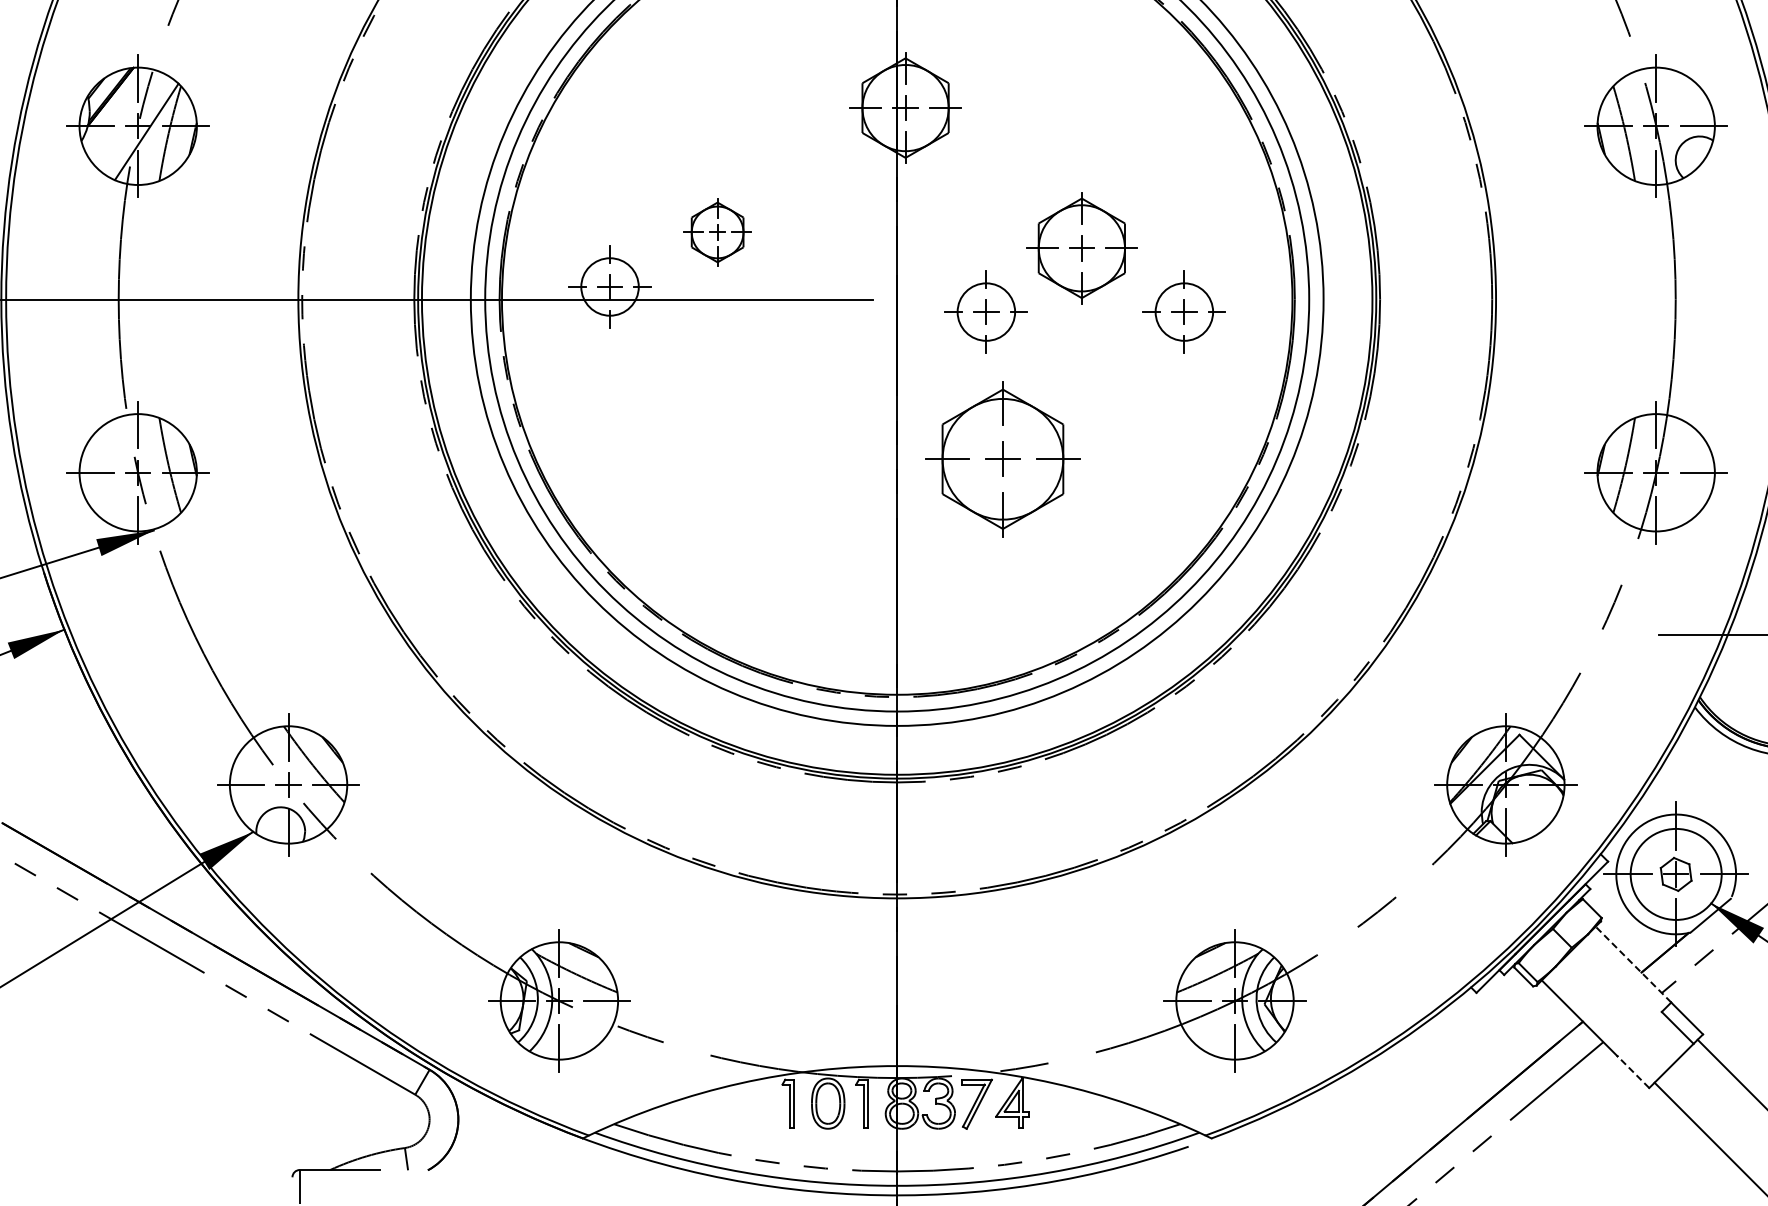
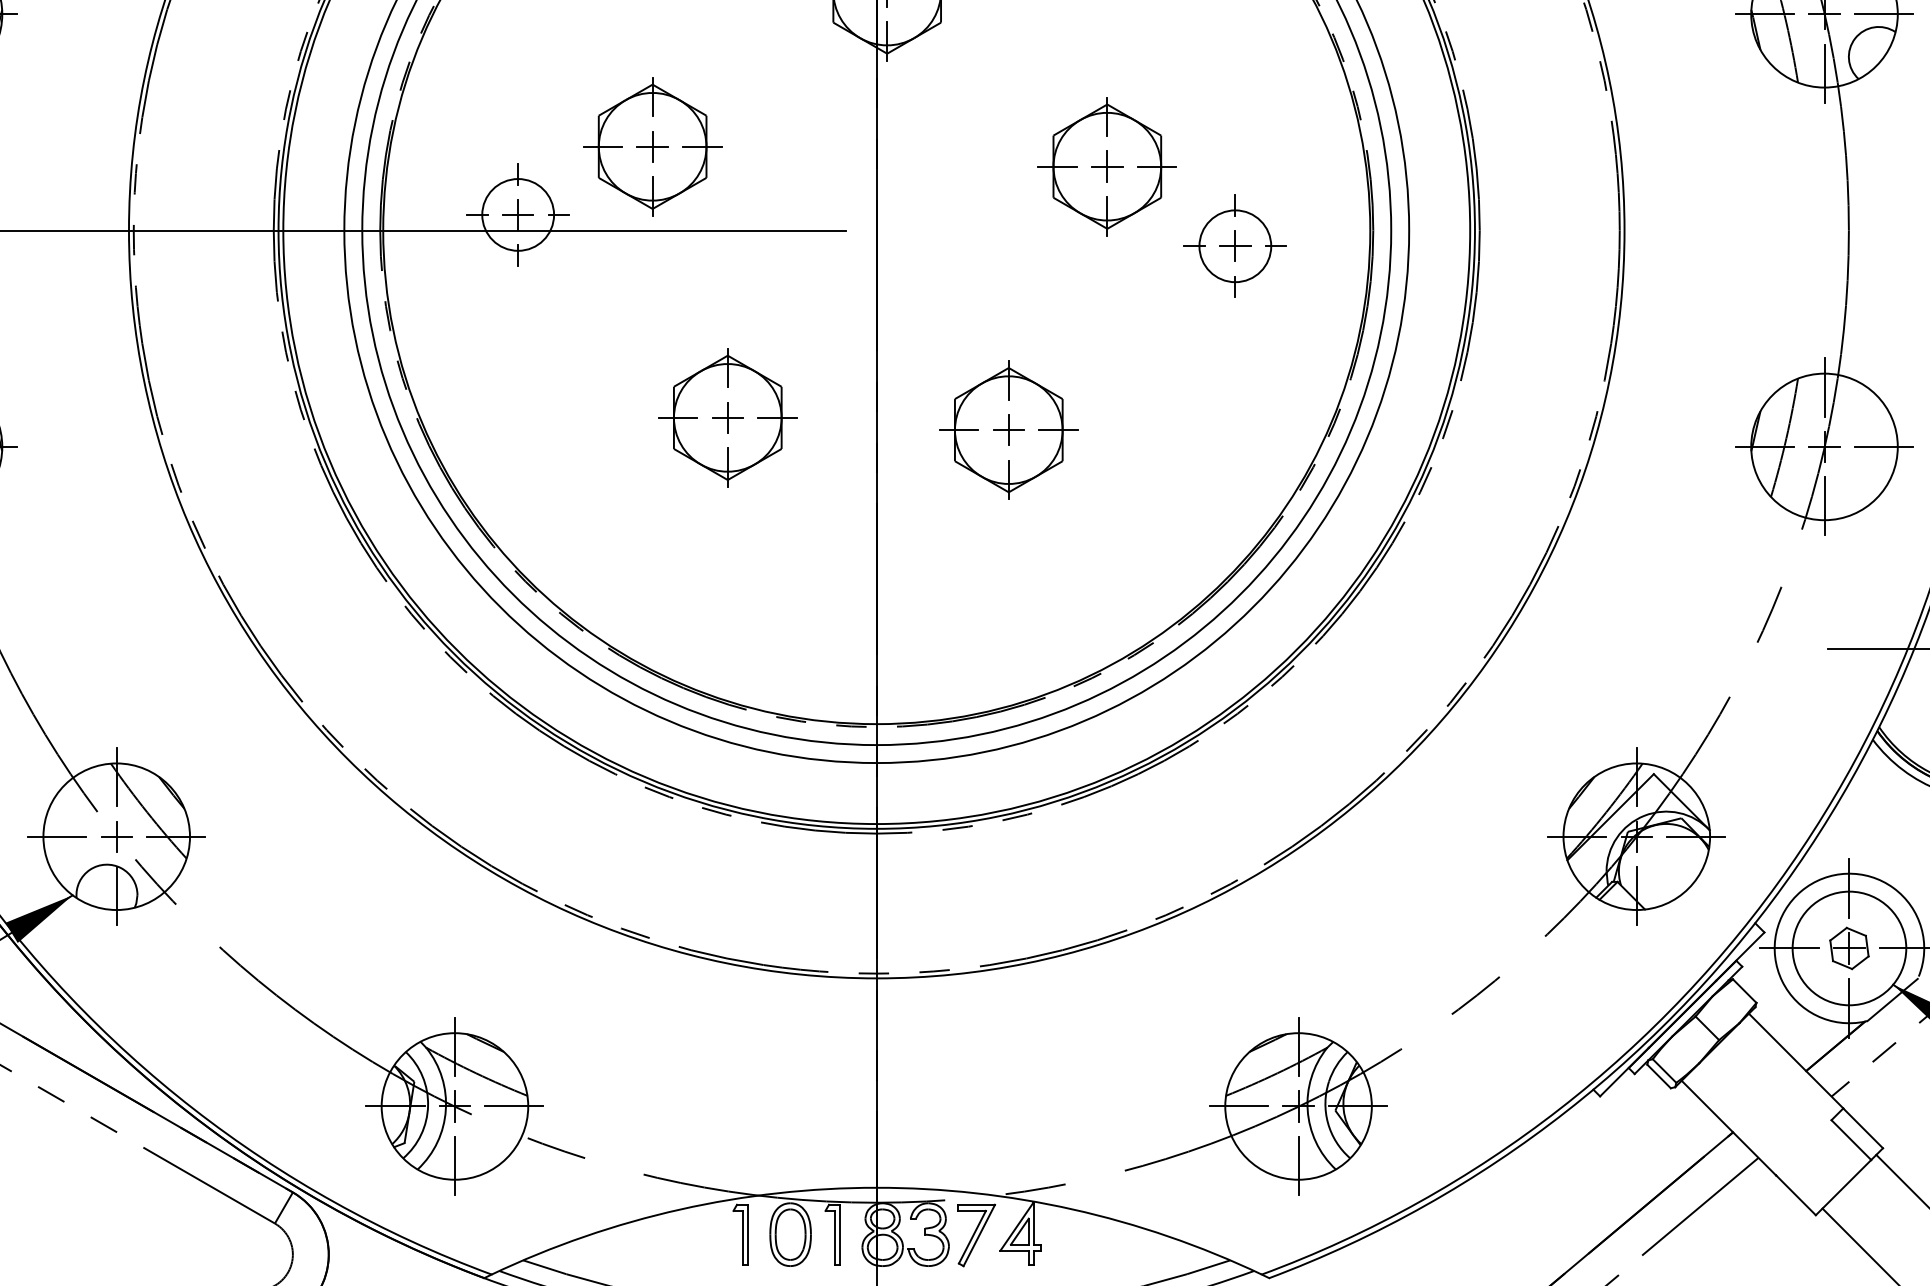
part: (717, 232) -> (652, 146), size x1.67
part: (985, 311) -> (987, 245), removed
part: (777, 449) -> (727, 417), added
part: (1002, 459) -> (1008, 430), size x0.71
line: (1633, 964) -> (1796, 1060), dashed -> solid
line: (1633, 1072) -> (1796, 1195), dashed -> solid

